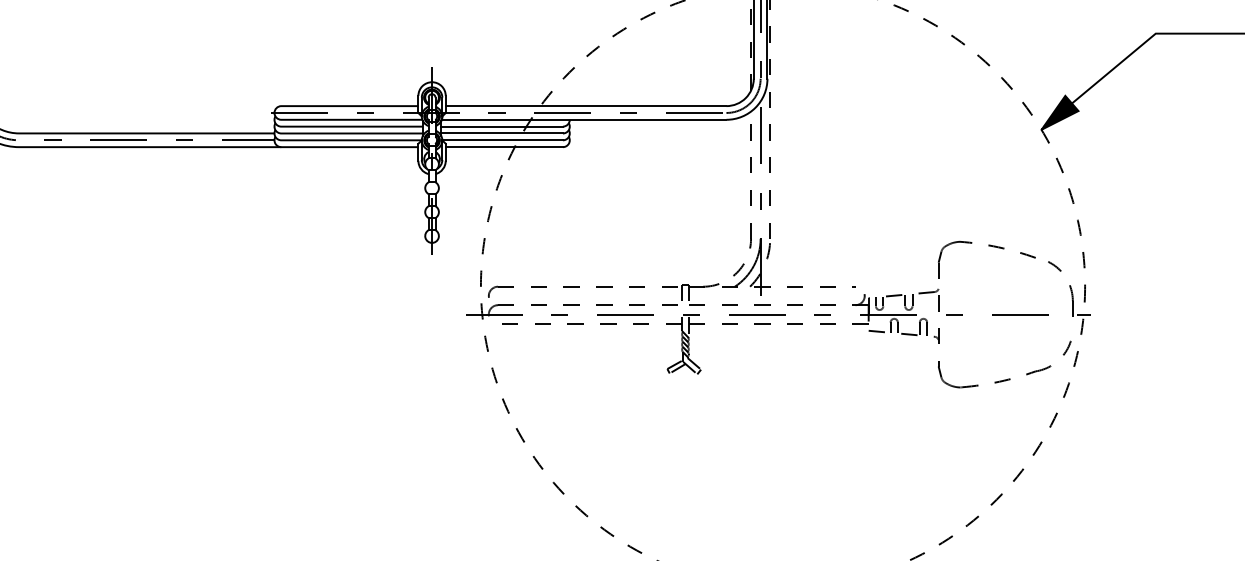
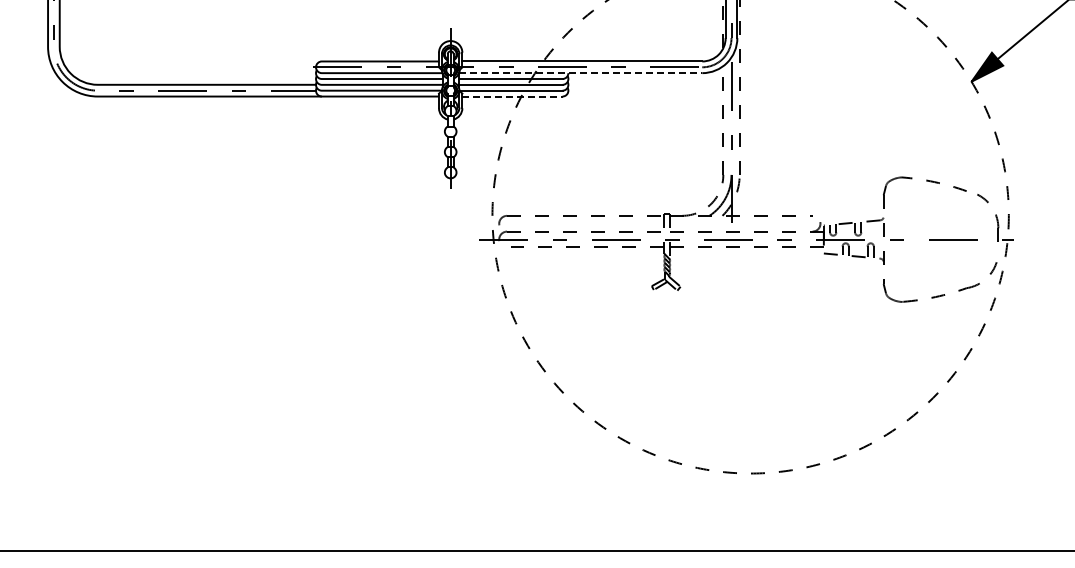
line: (583, 120) -> (580, 73), solid -> dashed
line: (504, 147) -> (512, 96), solid -> dashed

